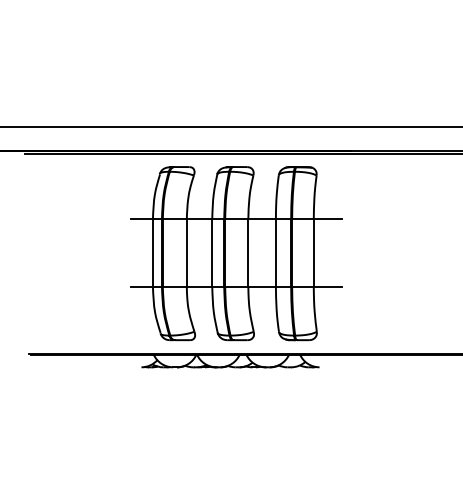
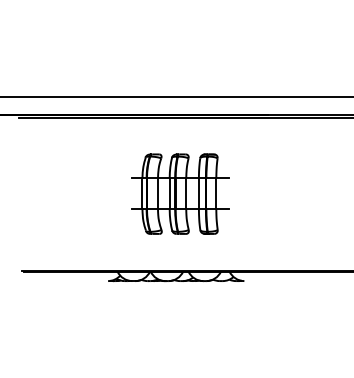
part: (236, 253) -> (180, 193), size x0.6

